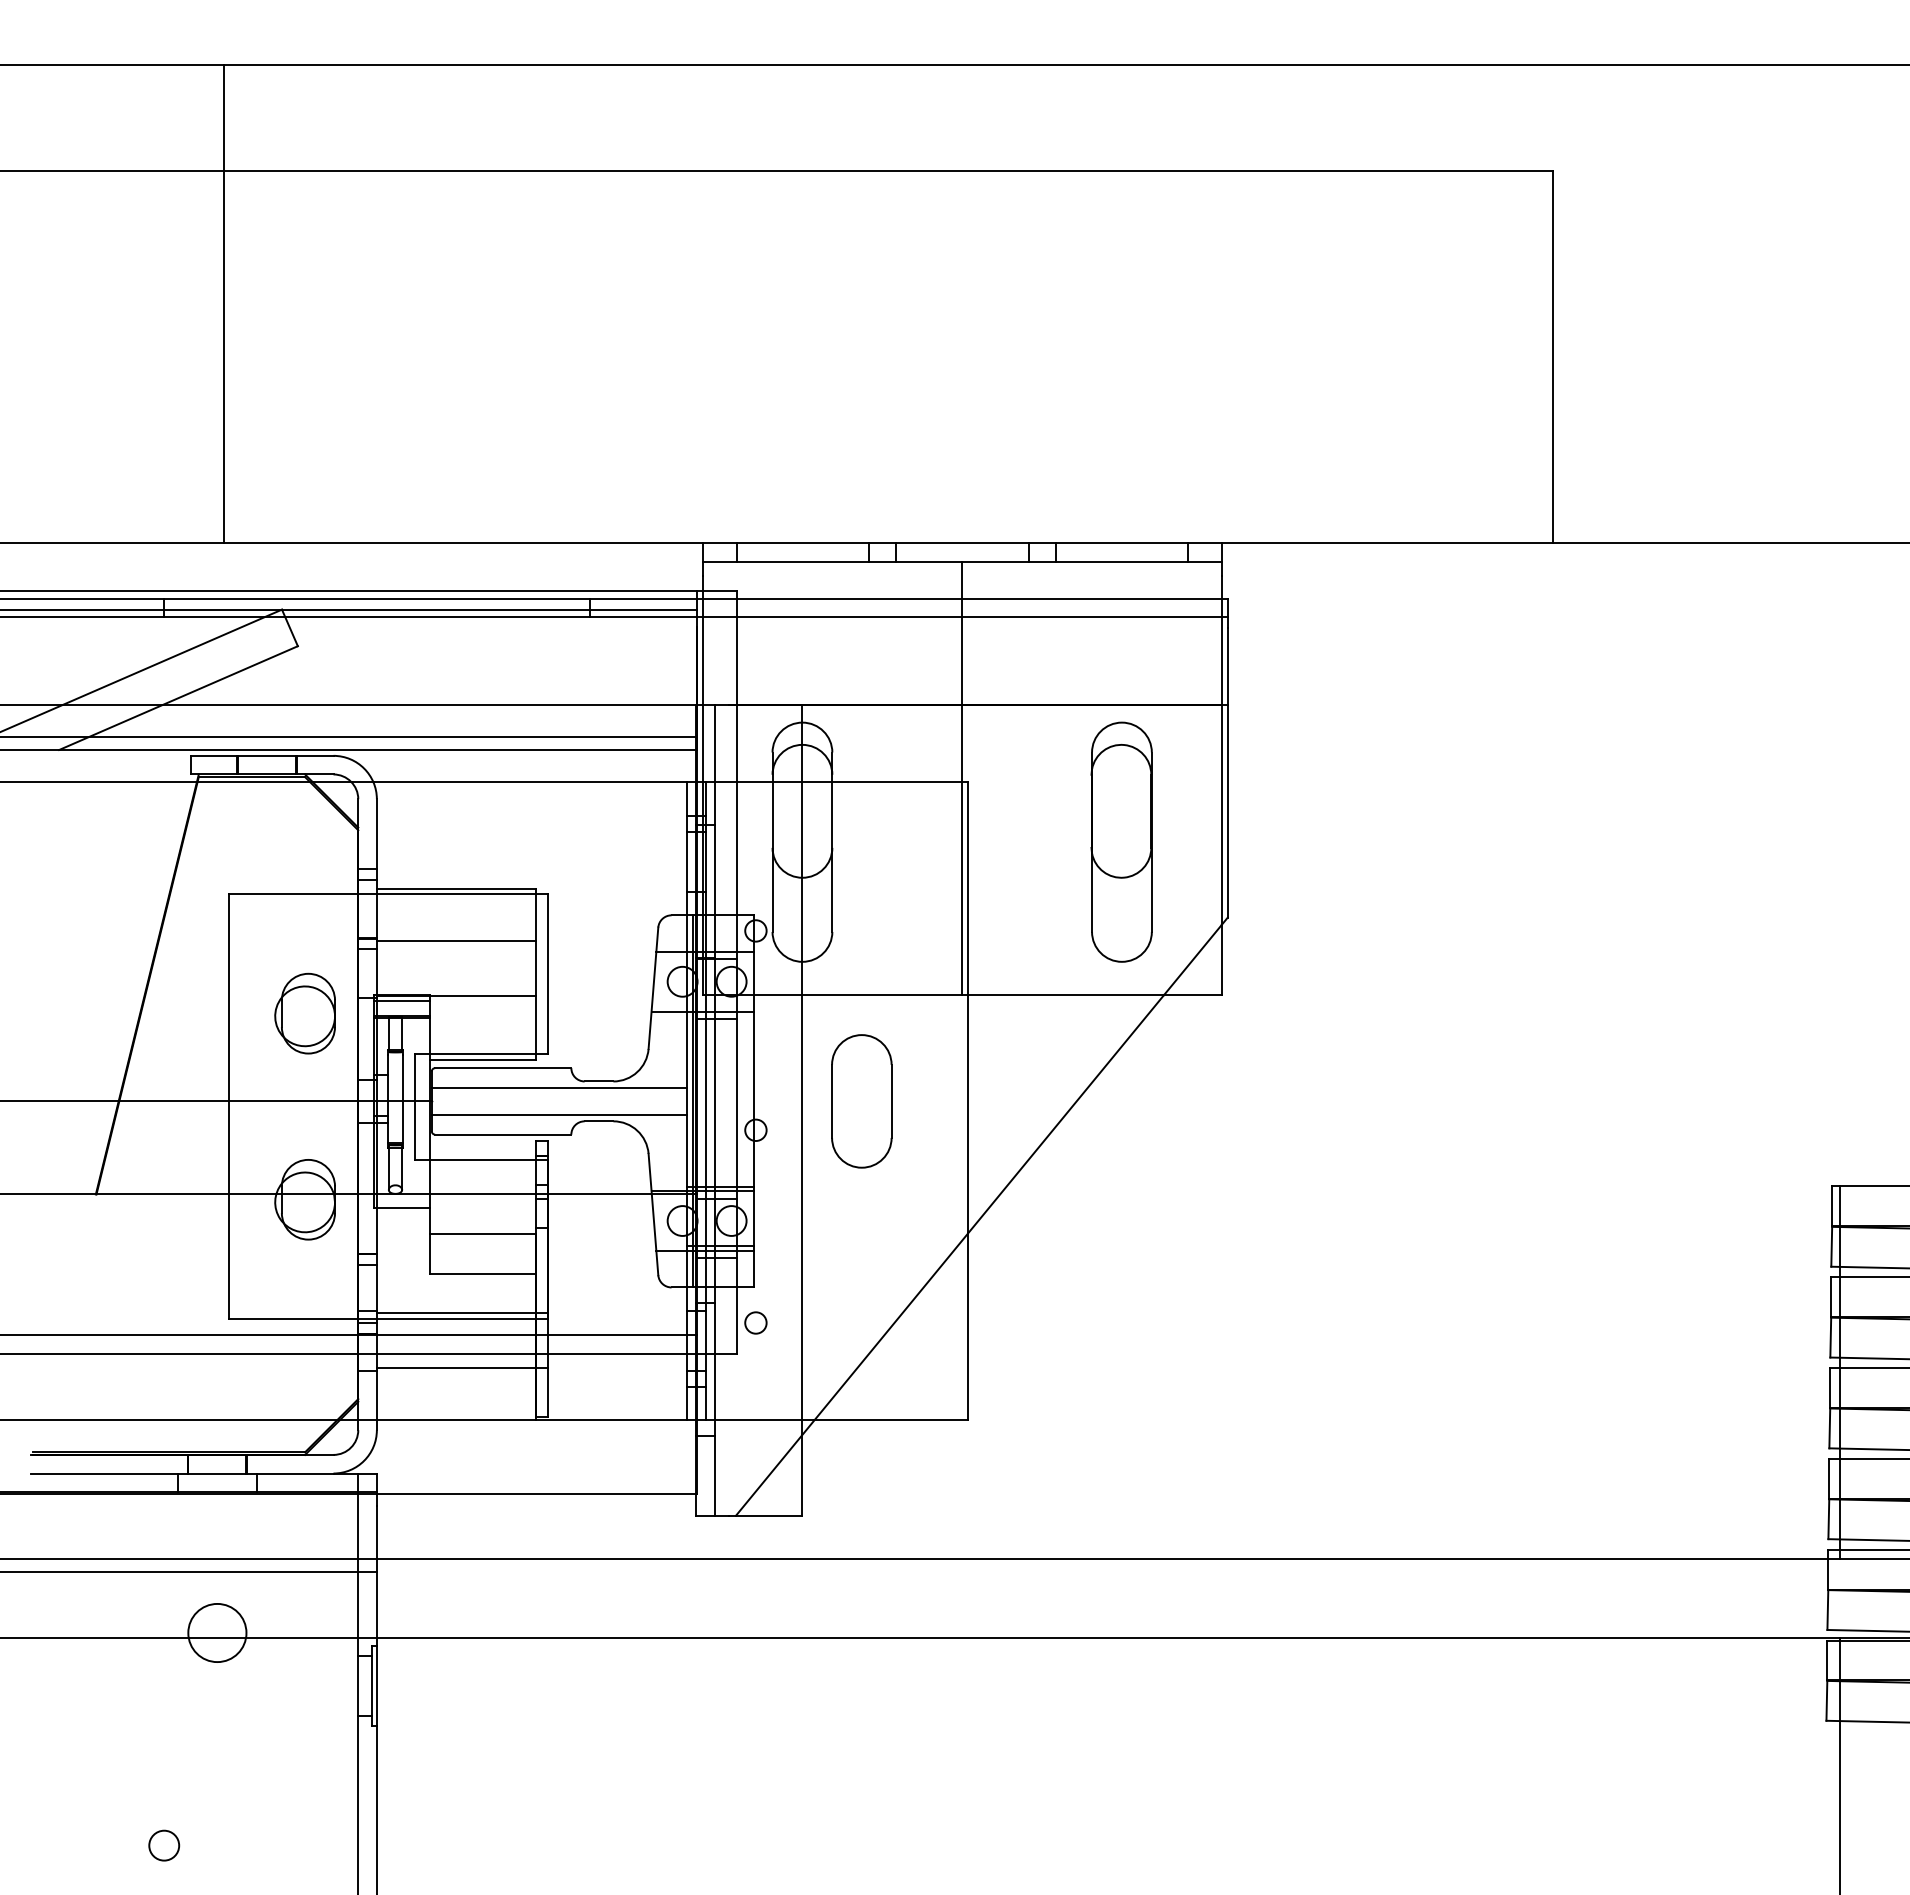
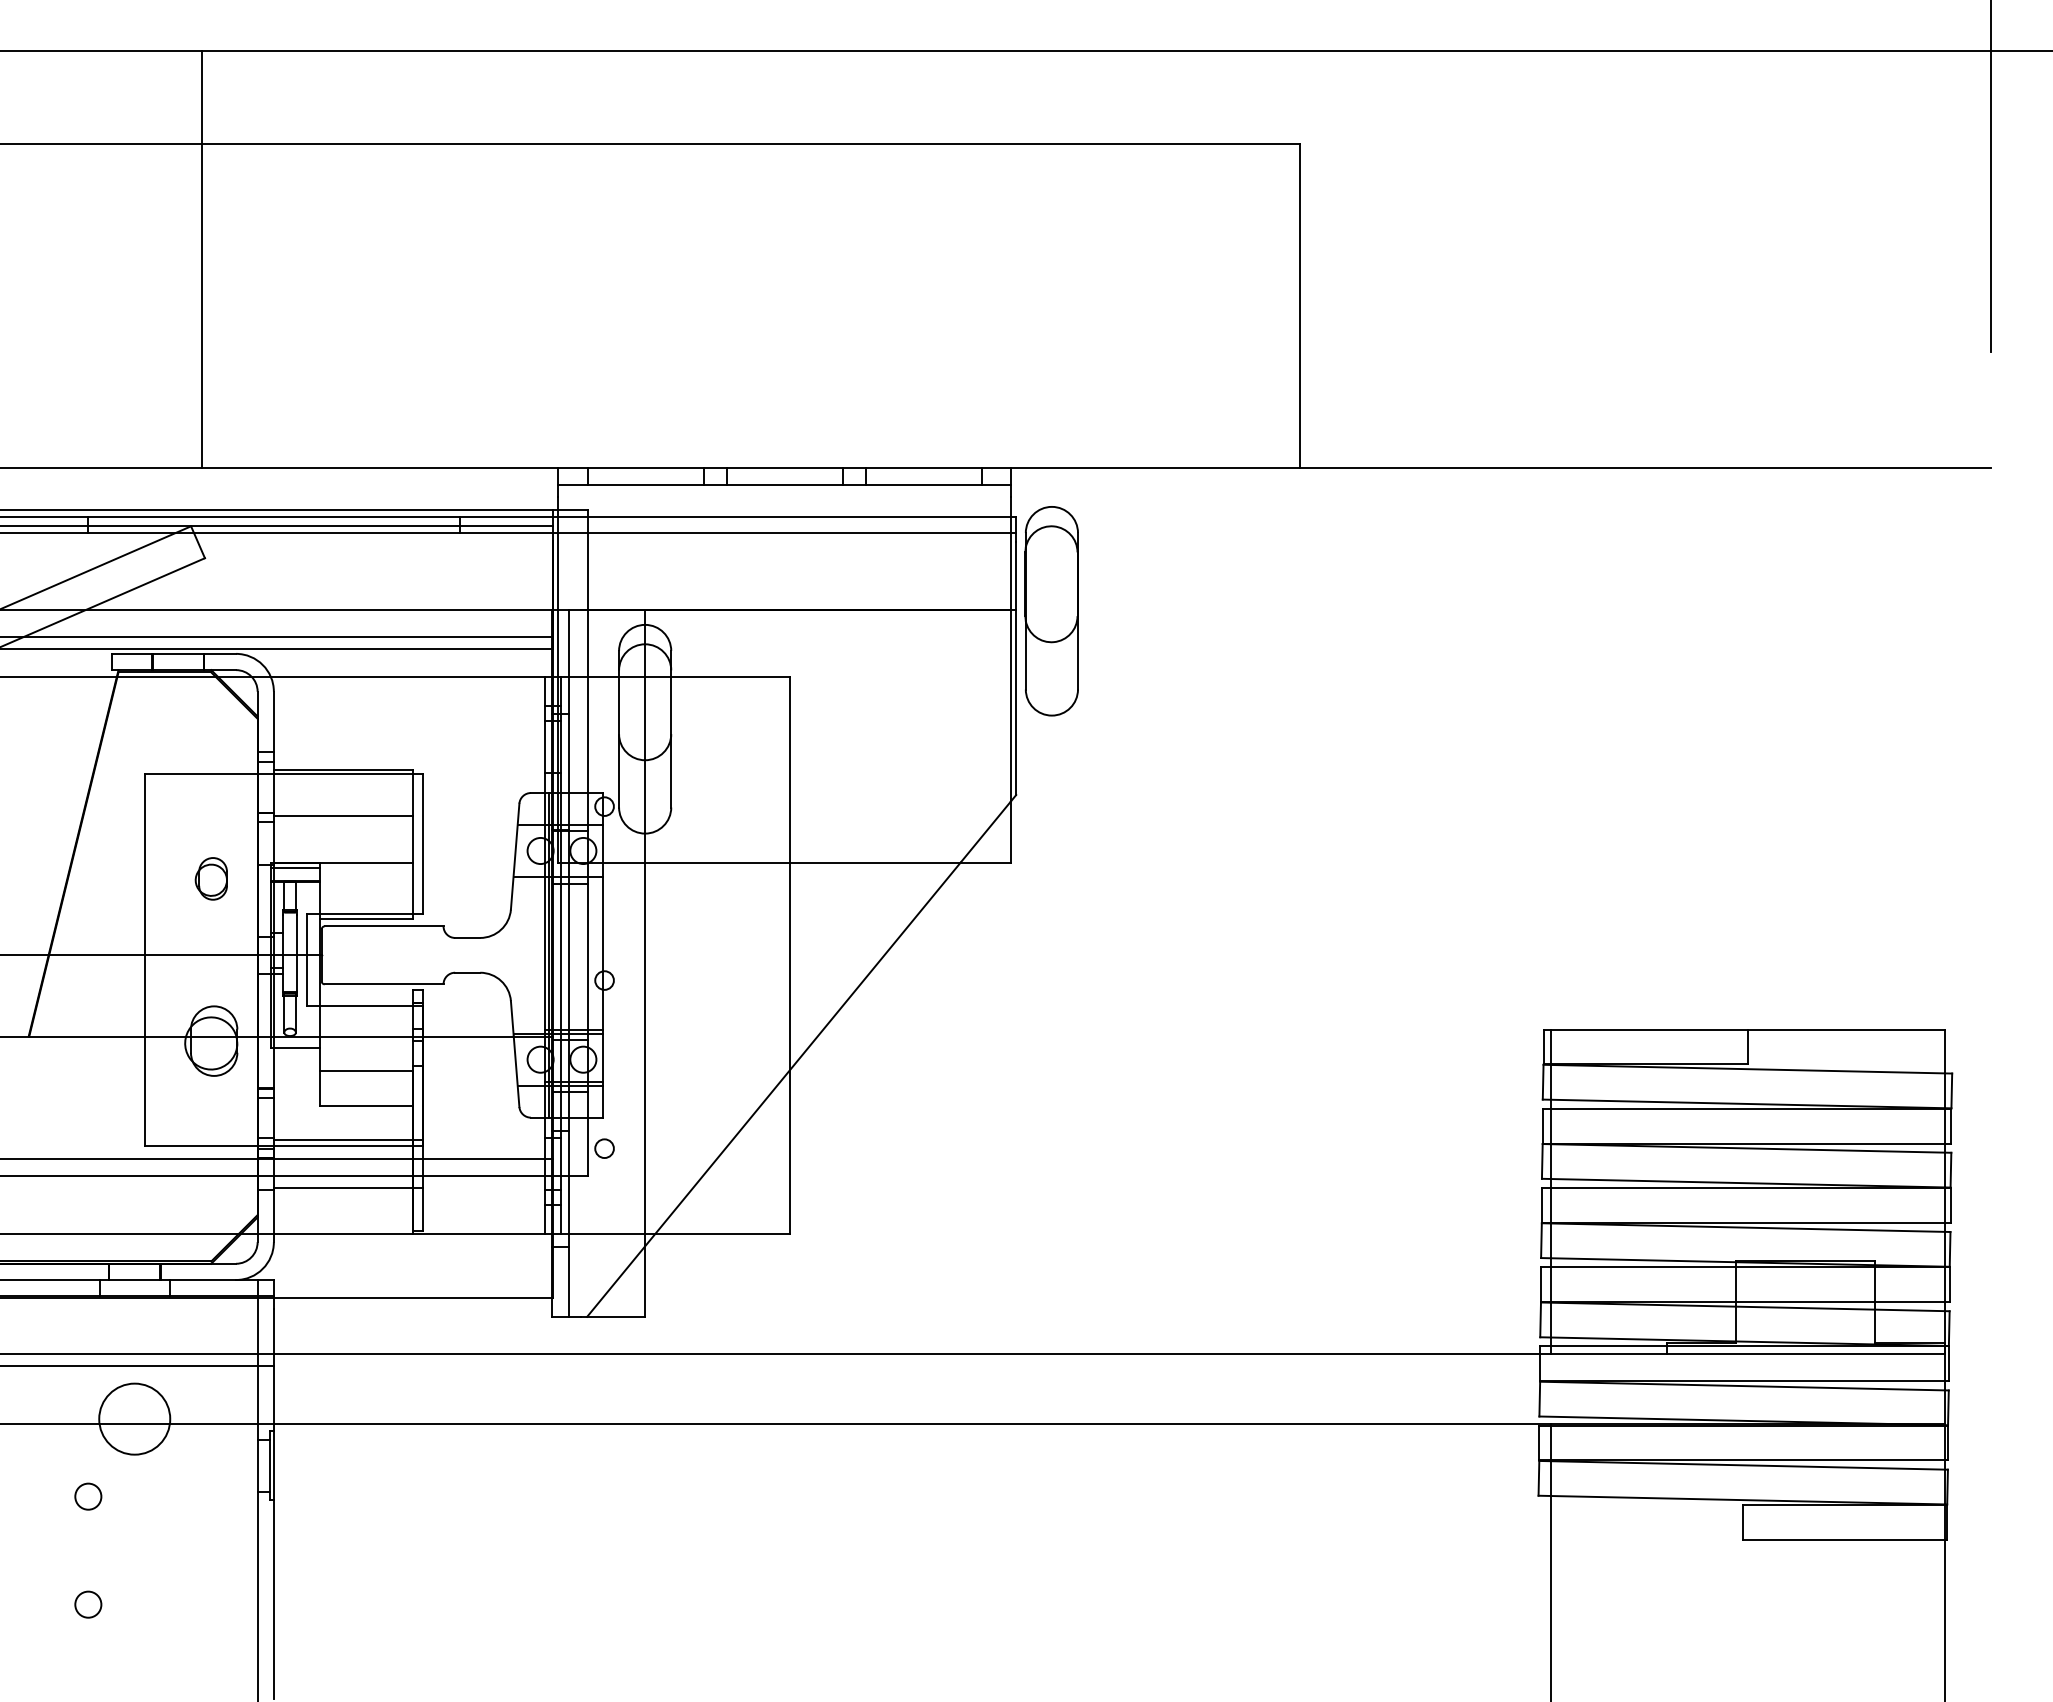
line: (223, 303) -> (201, 259), moved
line: (962, 778) -> (784, 673), removed
part: (1121, 842) -> (1051, 611), moved
part: (305, 1013) -> (211, 878), size x0.6
line: (558, 1087) -> (432, 943), removed
part: (861, 1101) -> (696, 955), removed
line: (558, 1114) -> (432, 966), removed
circle: (217, 1632) -> (134, 1418), size x1.4
circle: (164, 1721) -> (88, 1496), added

